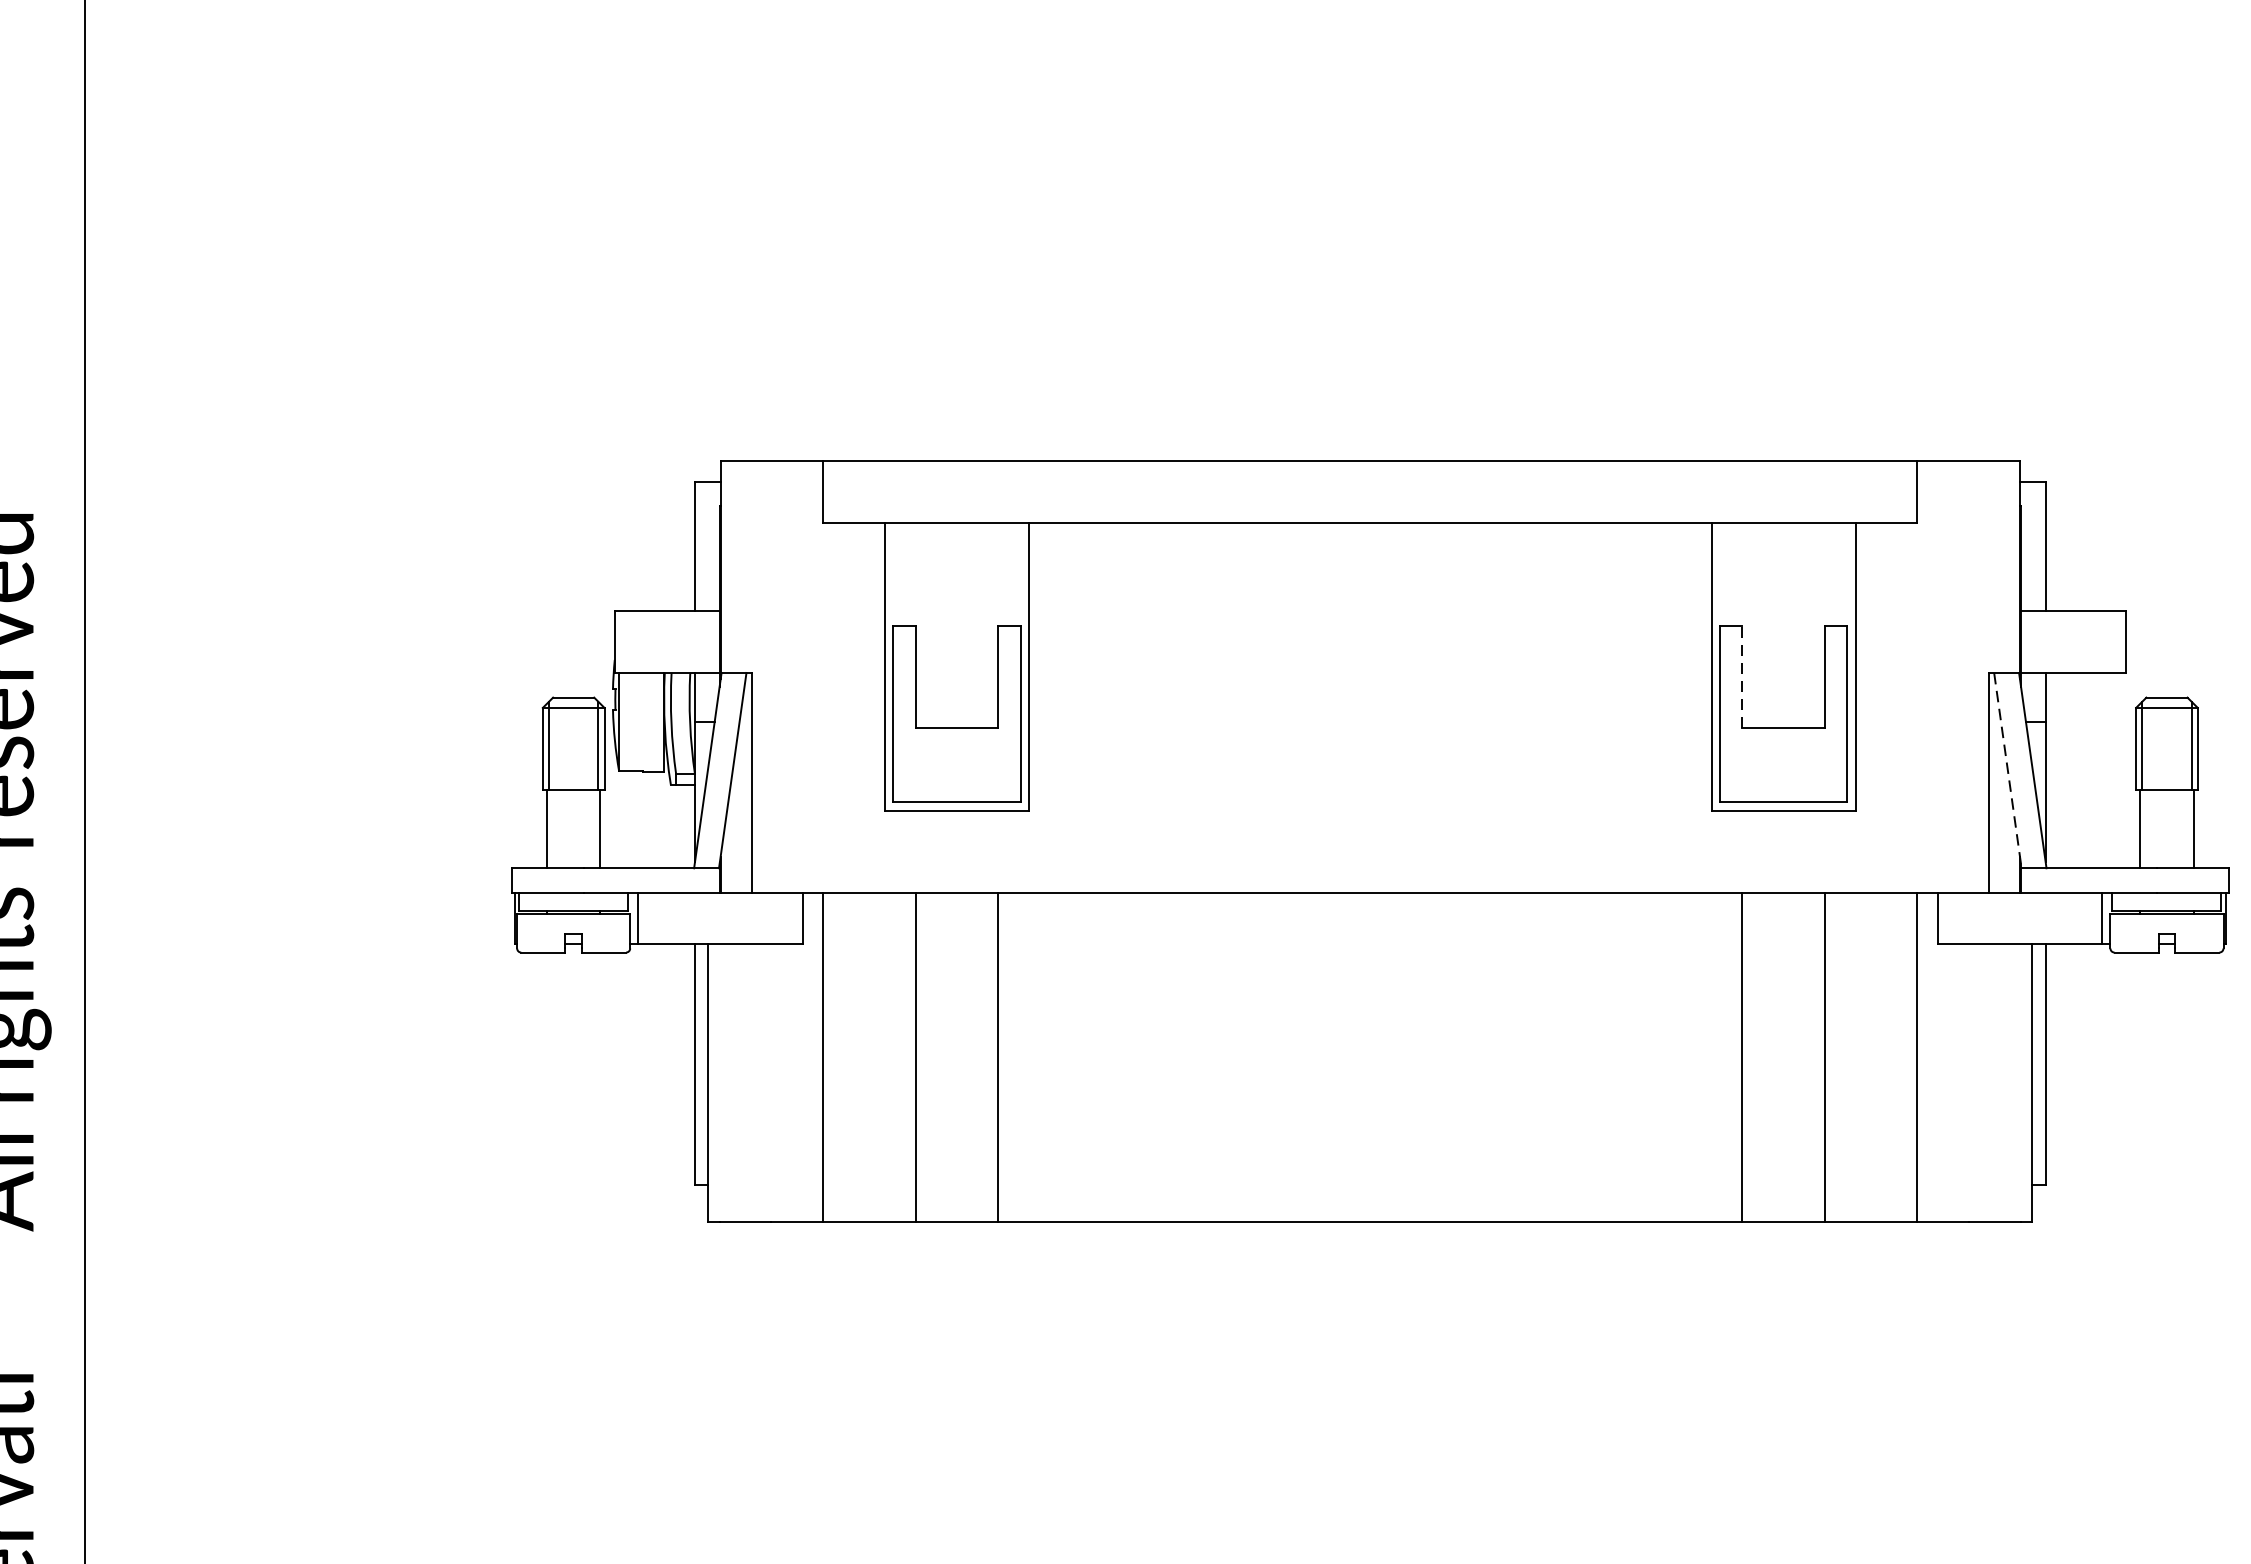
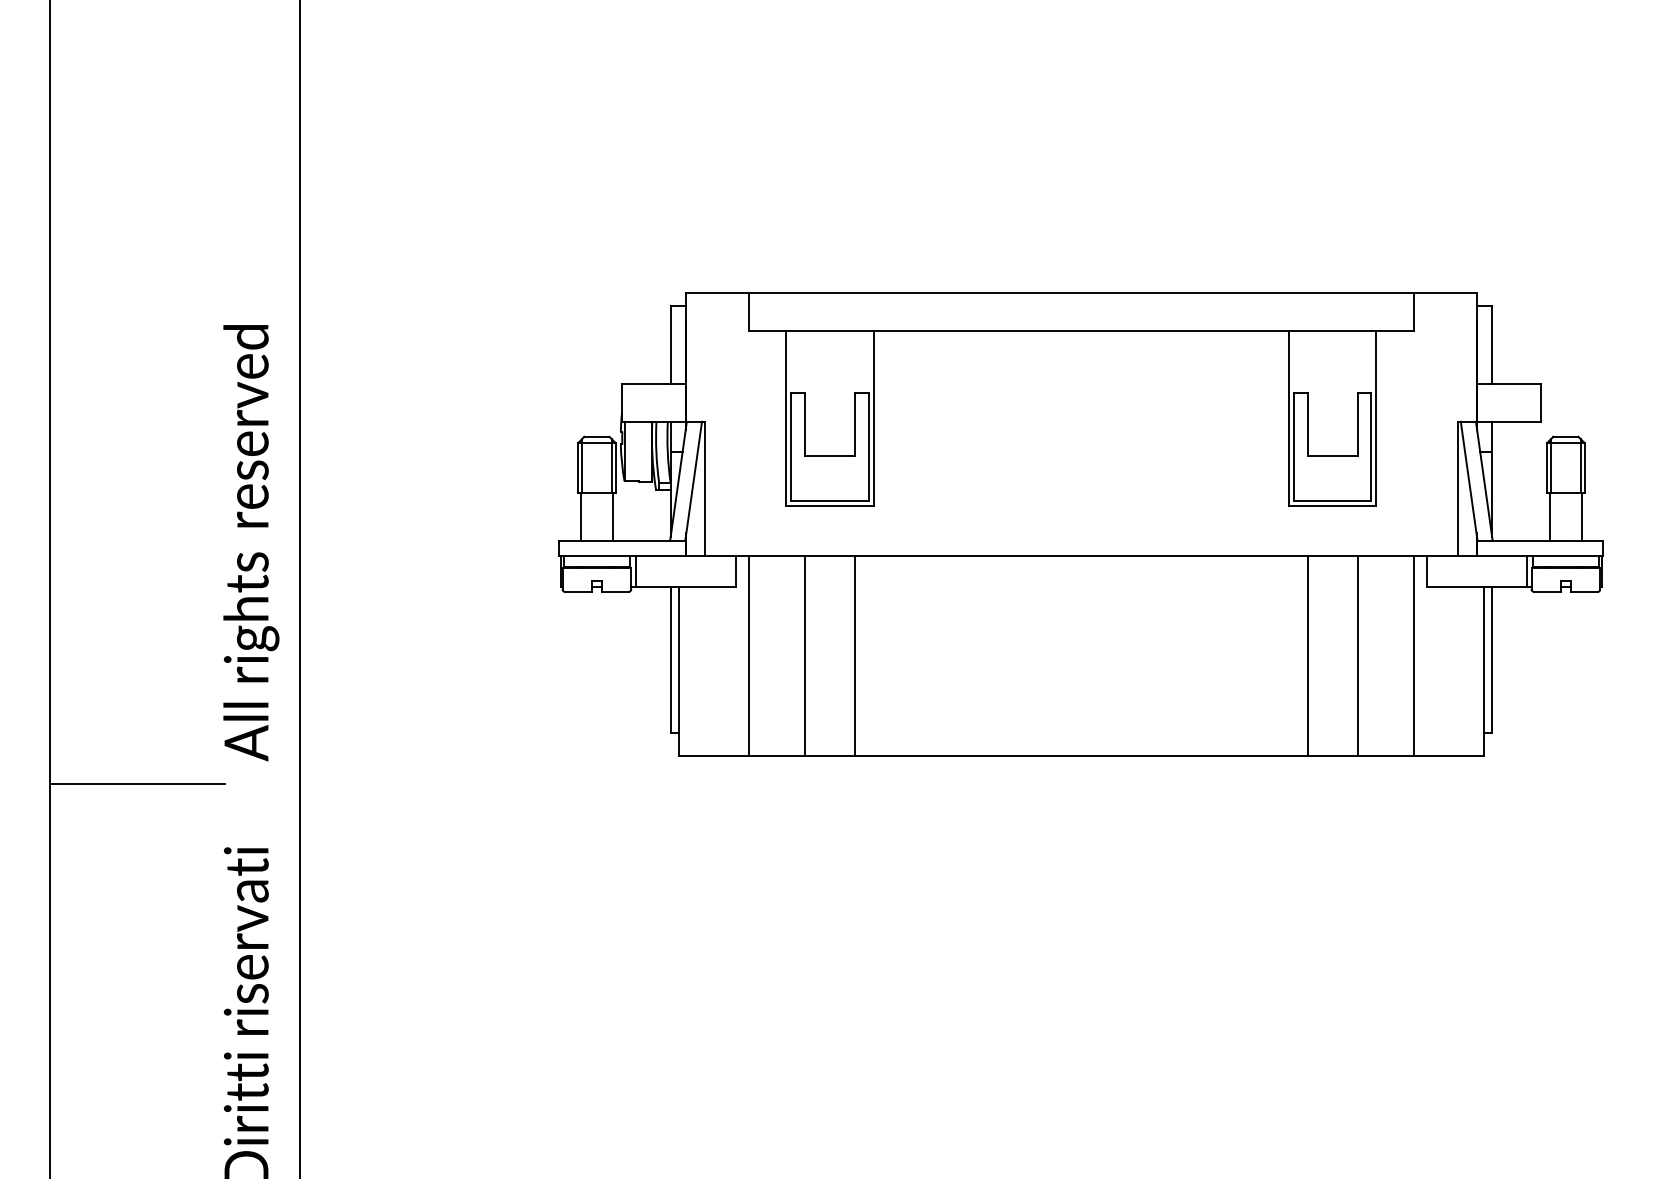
line: (1742, 675) -> (1307, 423), dashed -> solid
line: (2008, 771) -> (1469, 481), dashed -> solid

